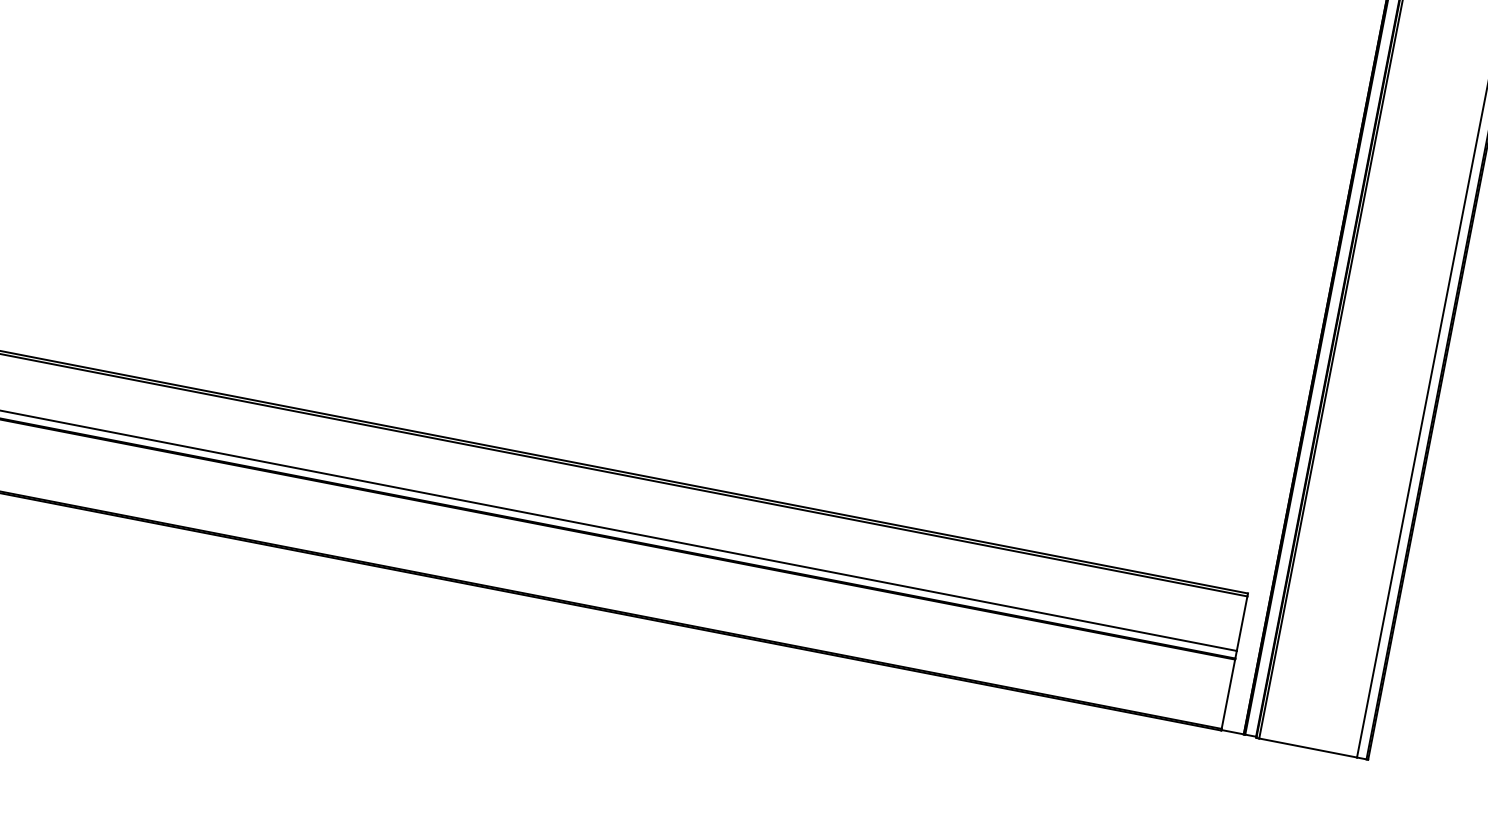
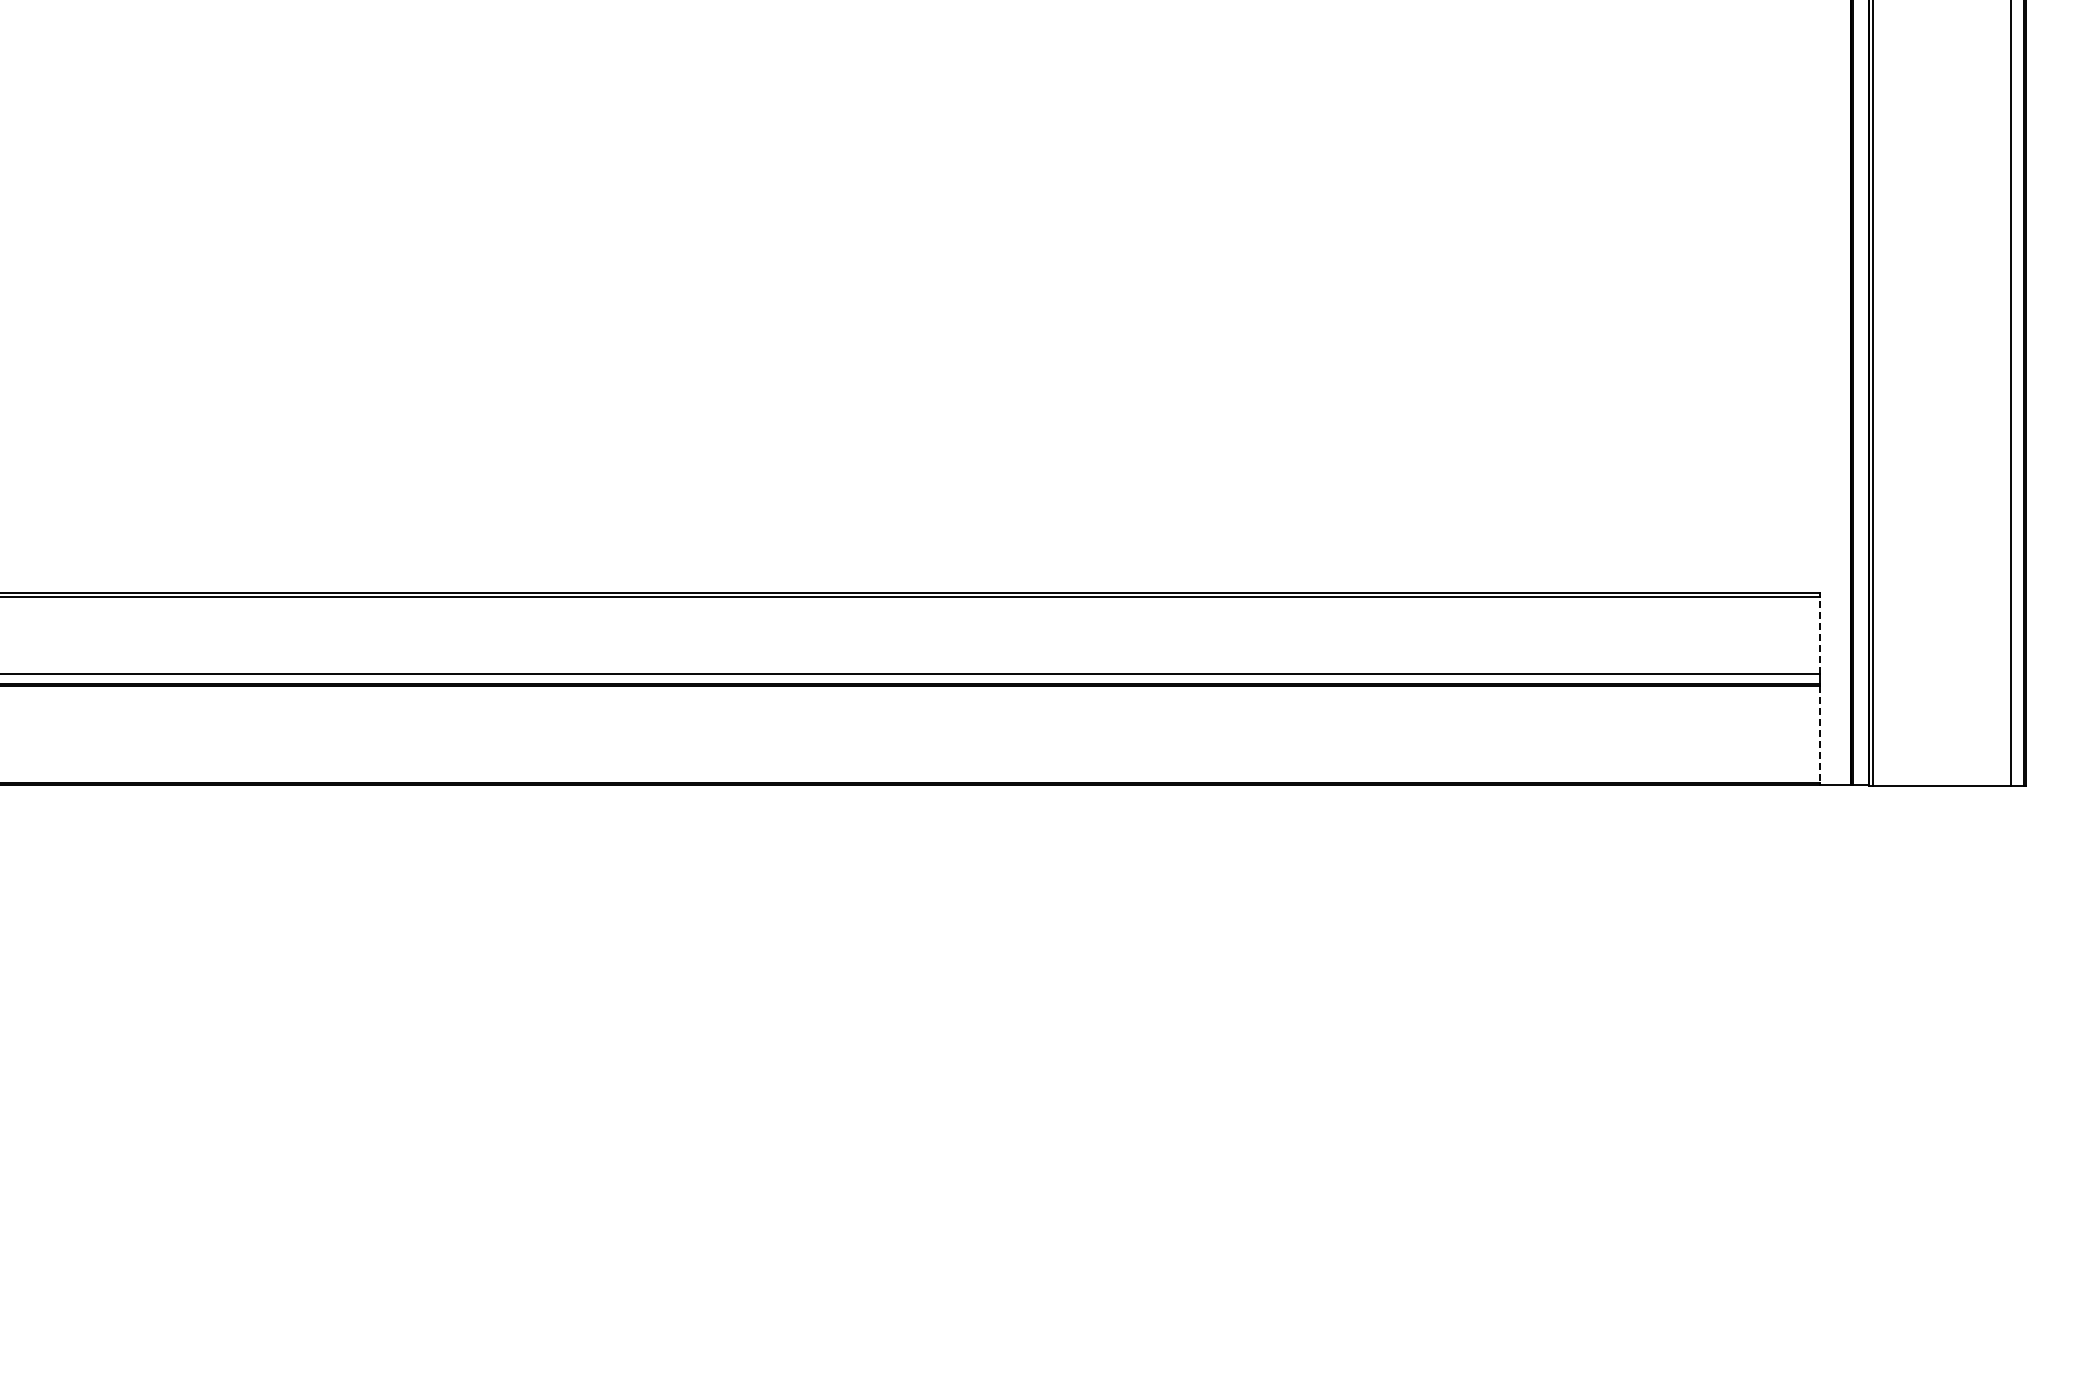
line: (1241, 623) -> (1819, 634), solid -> dashed
line: (1228, 694) -> (1819, 734), solid -> dashed

